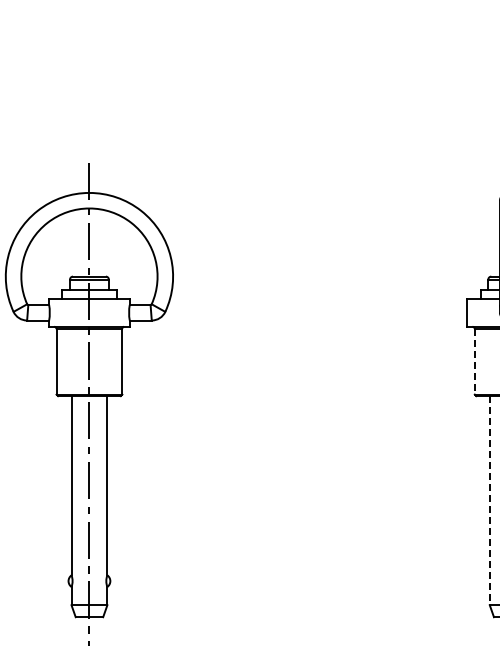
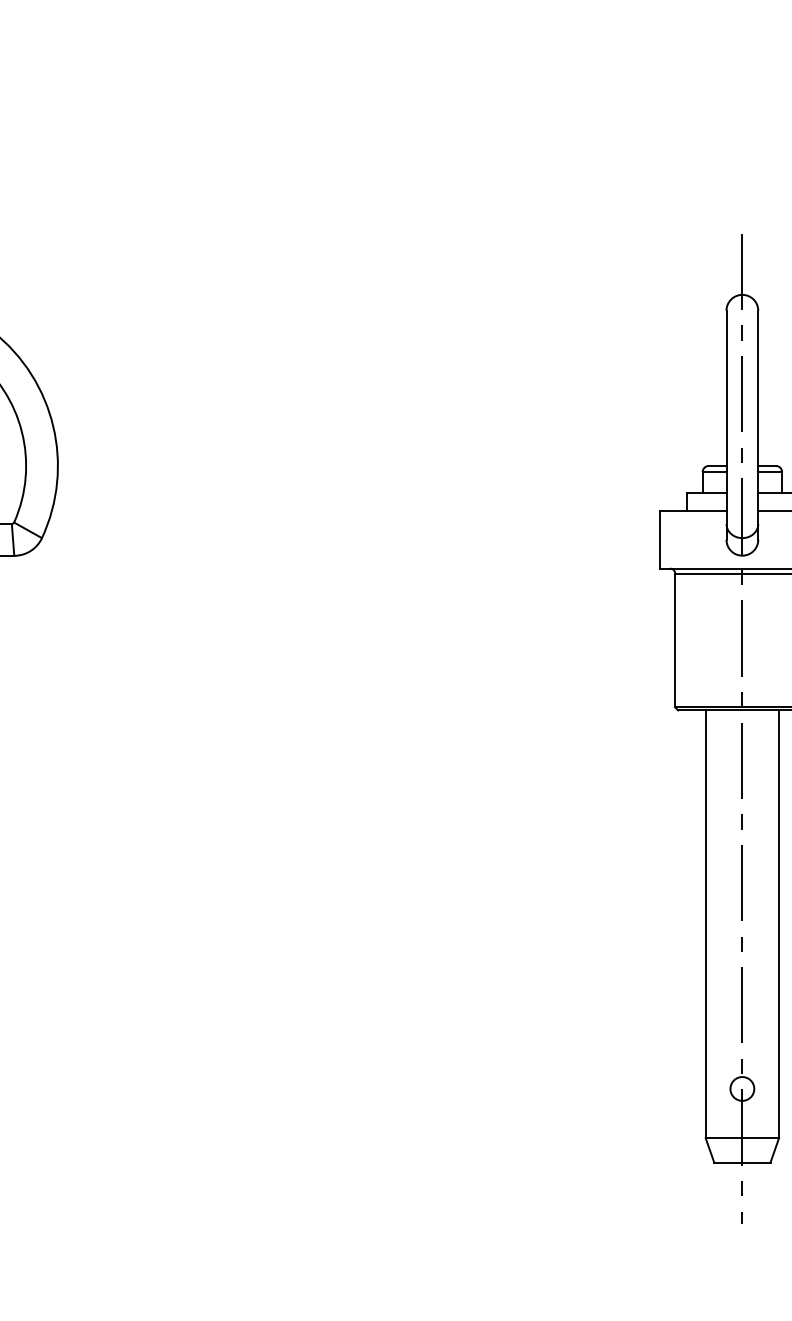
line: (474, 361) -> (674, 639), dashed -> solid
line: (489, 500) -> (705, 923), dashed -> solid

